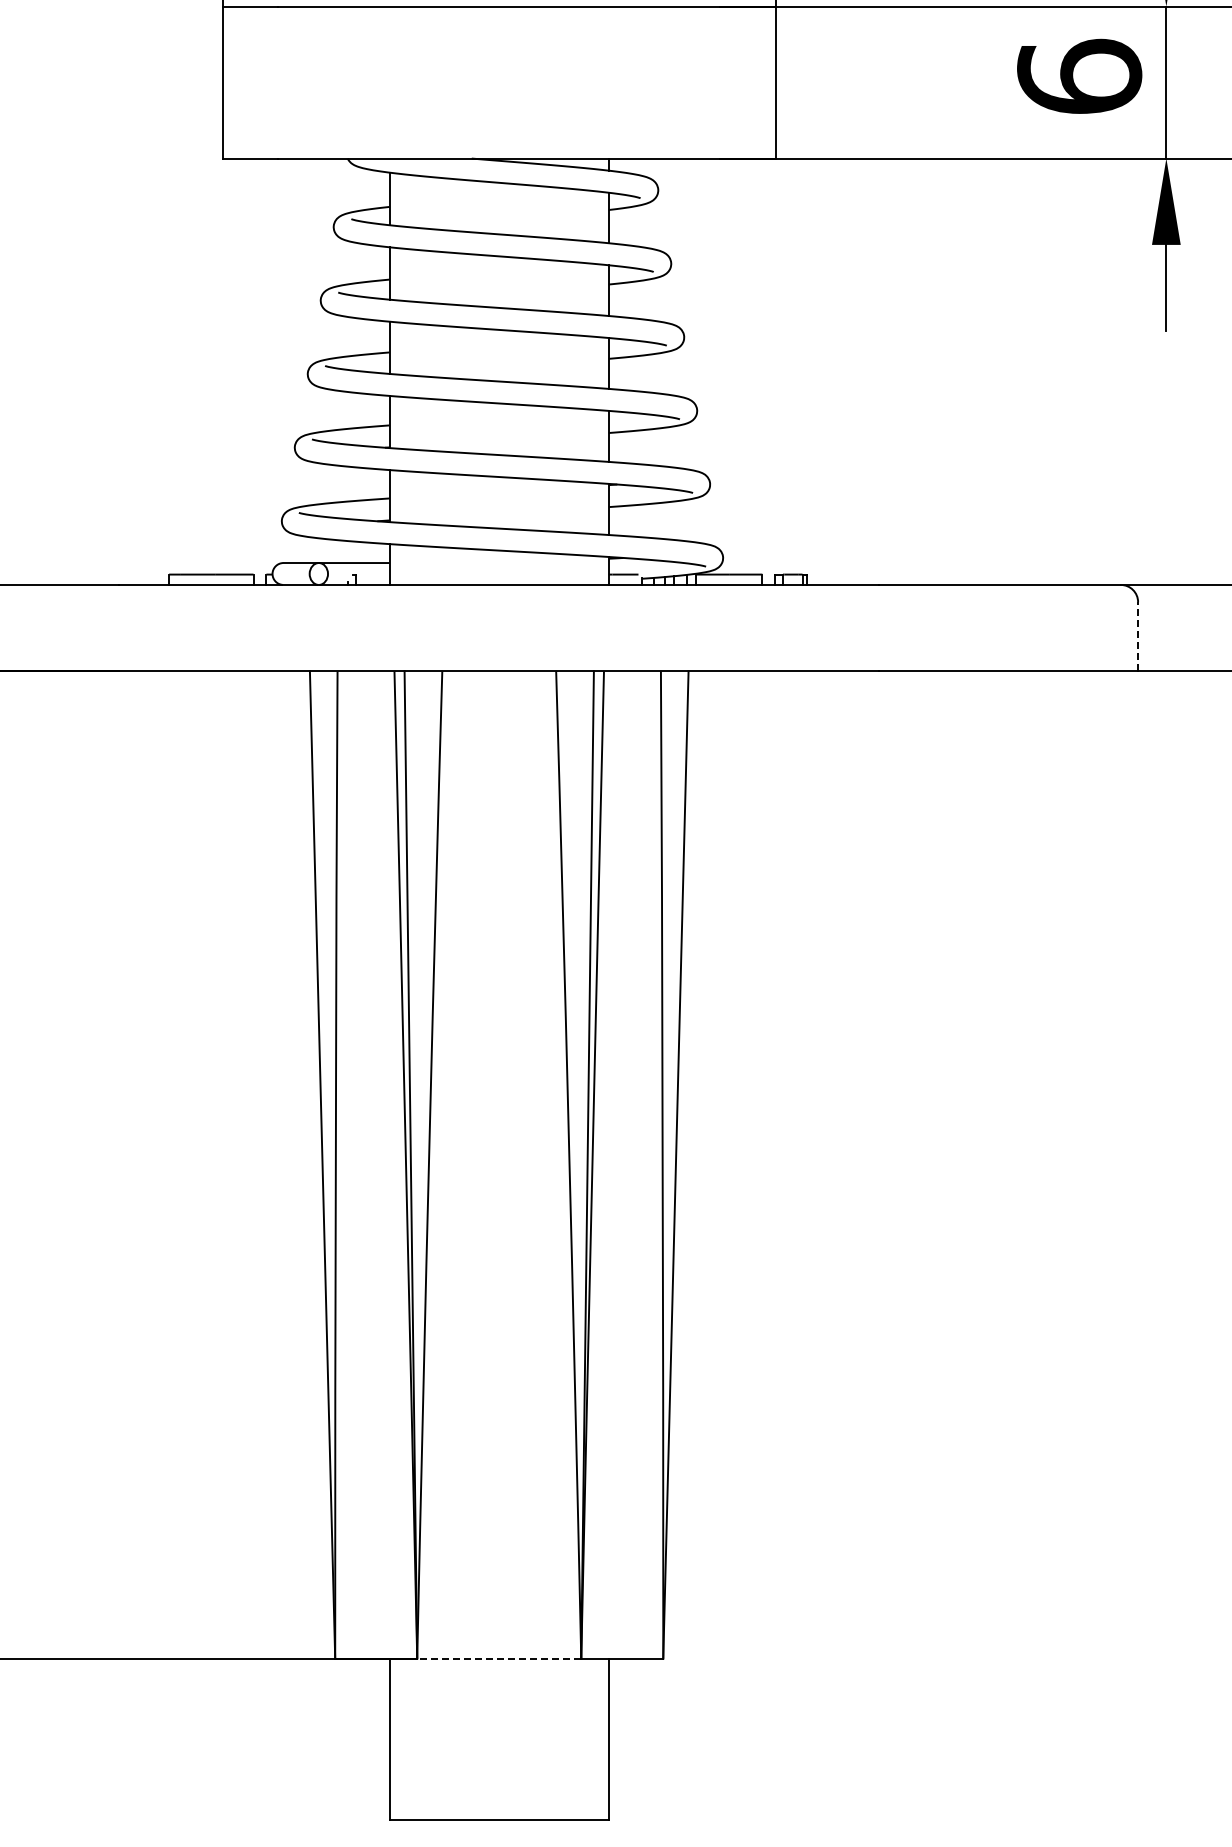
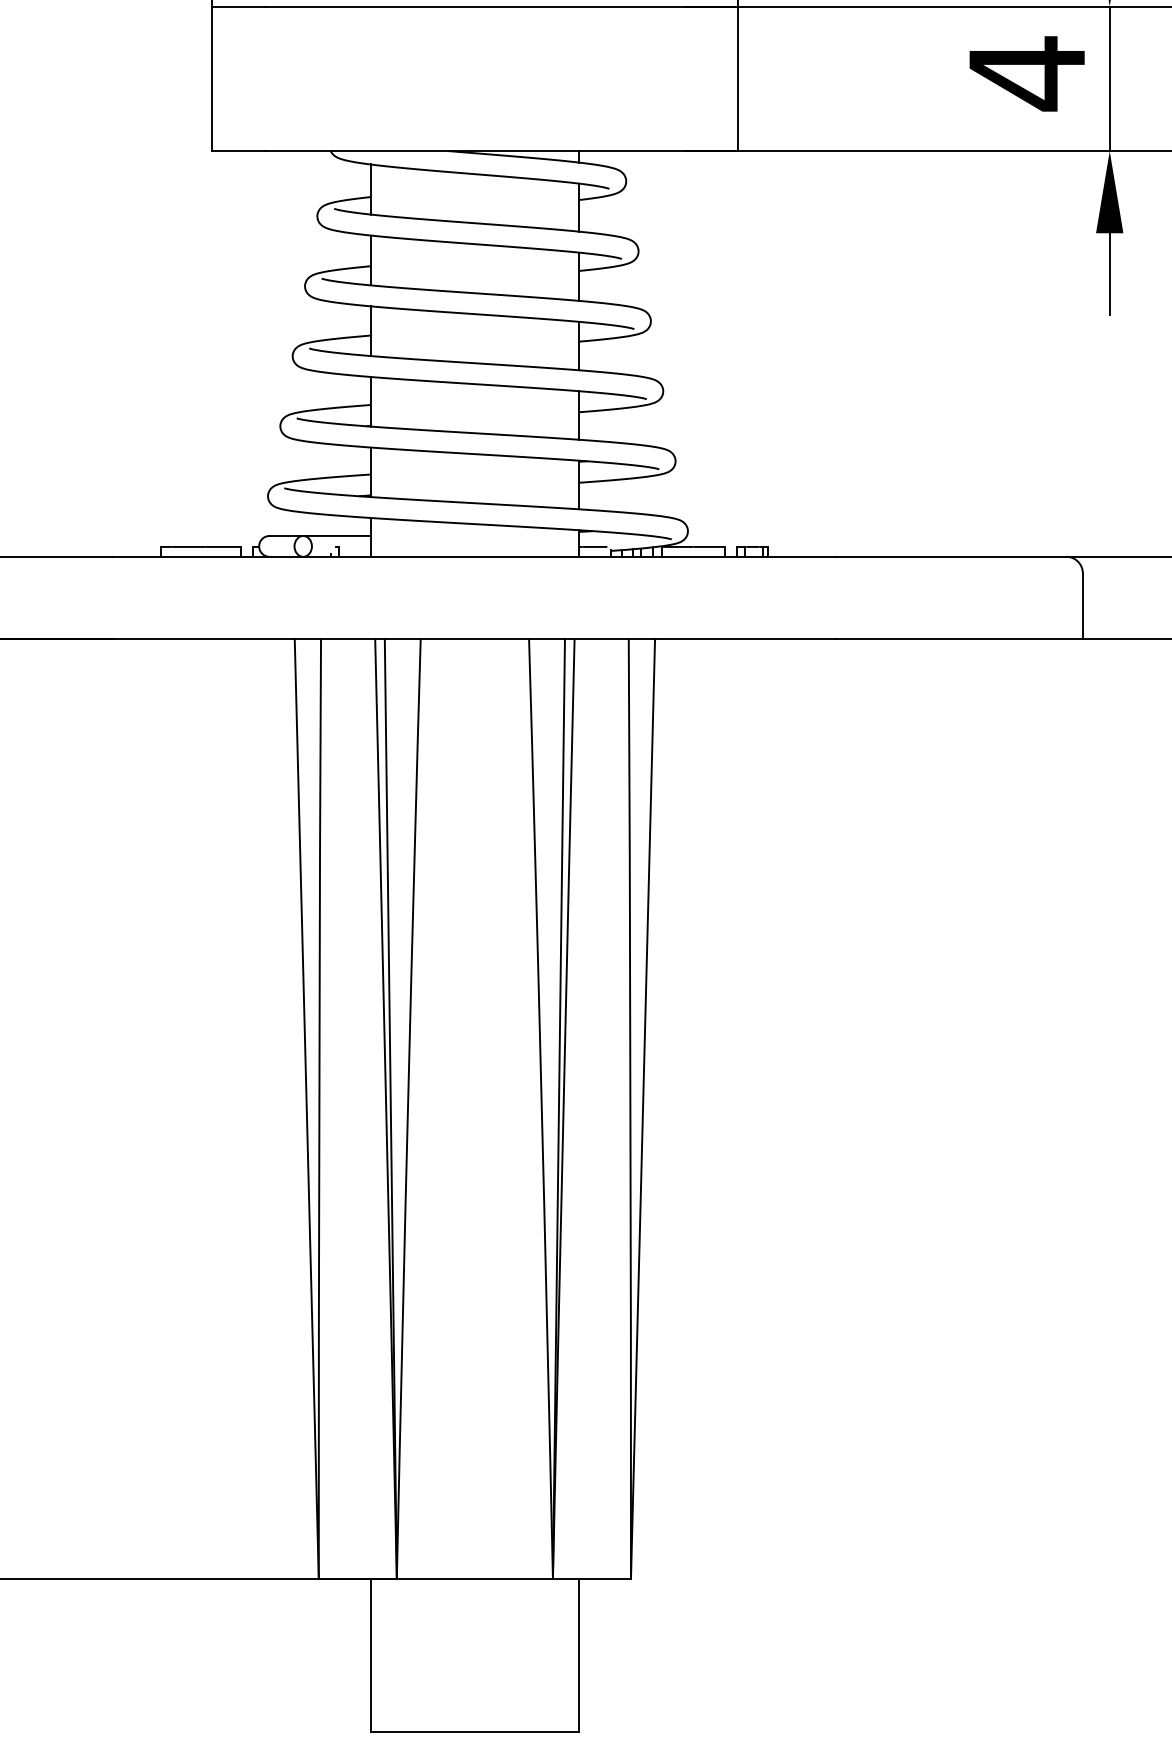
text: (1079, 77) -> (1027, 73), 6 -> 4
line: (1138, 636) -> (1083, 605), dashed -> solid
line: (498, 1658) -> (474, 1578), dashed -> solid

